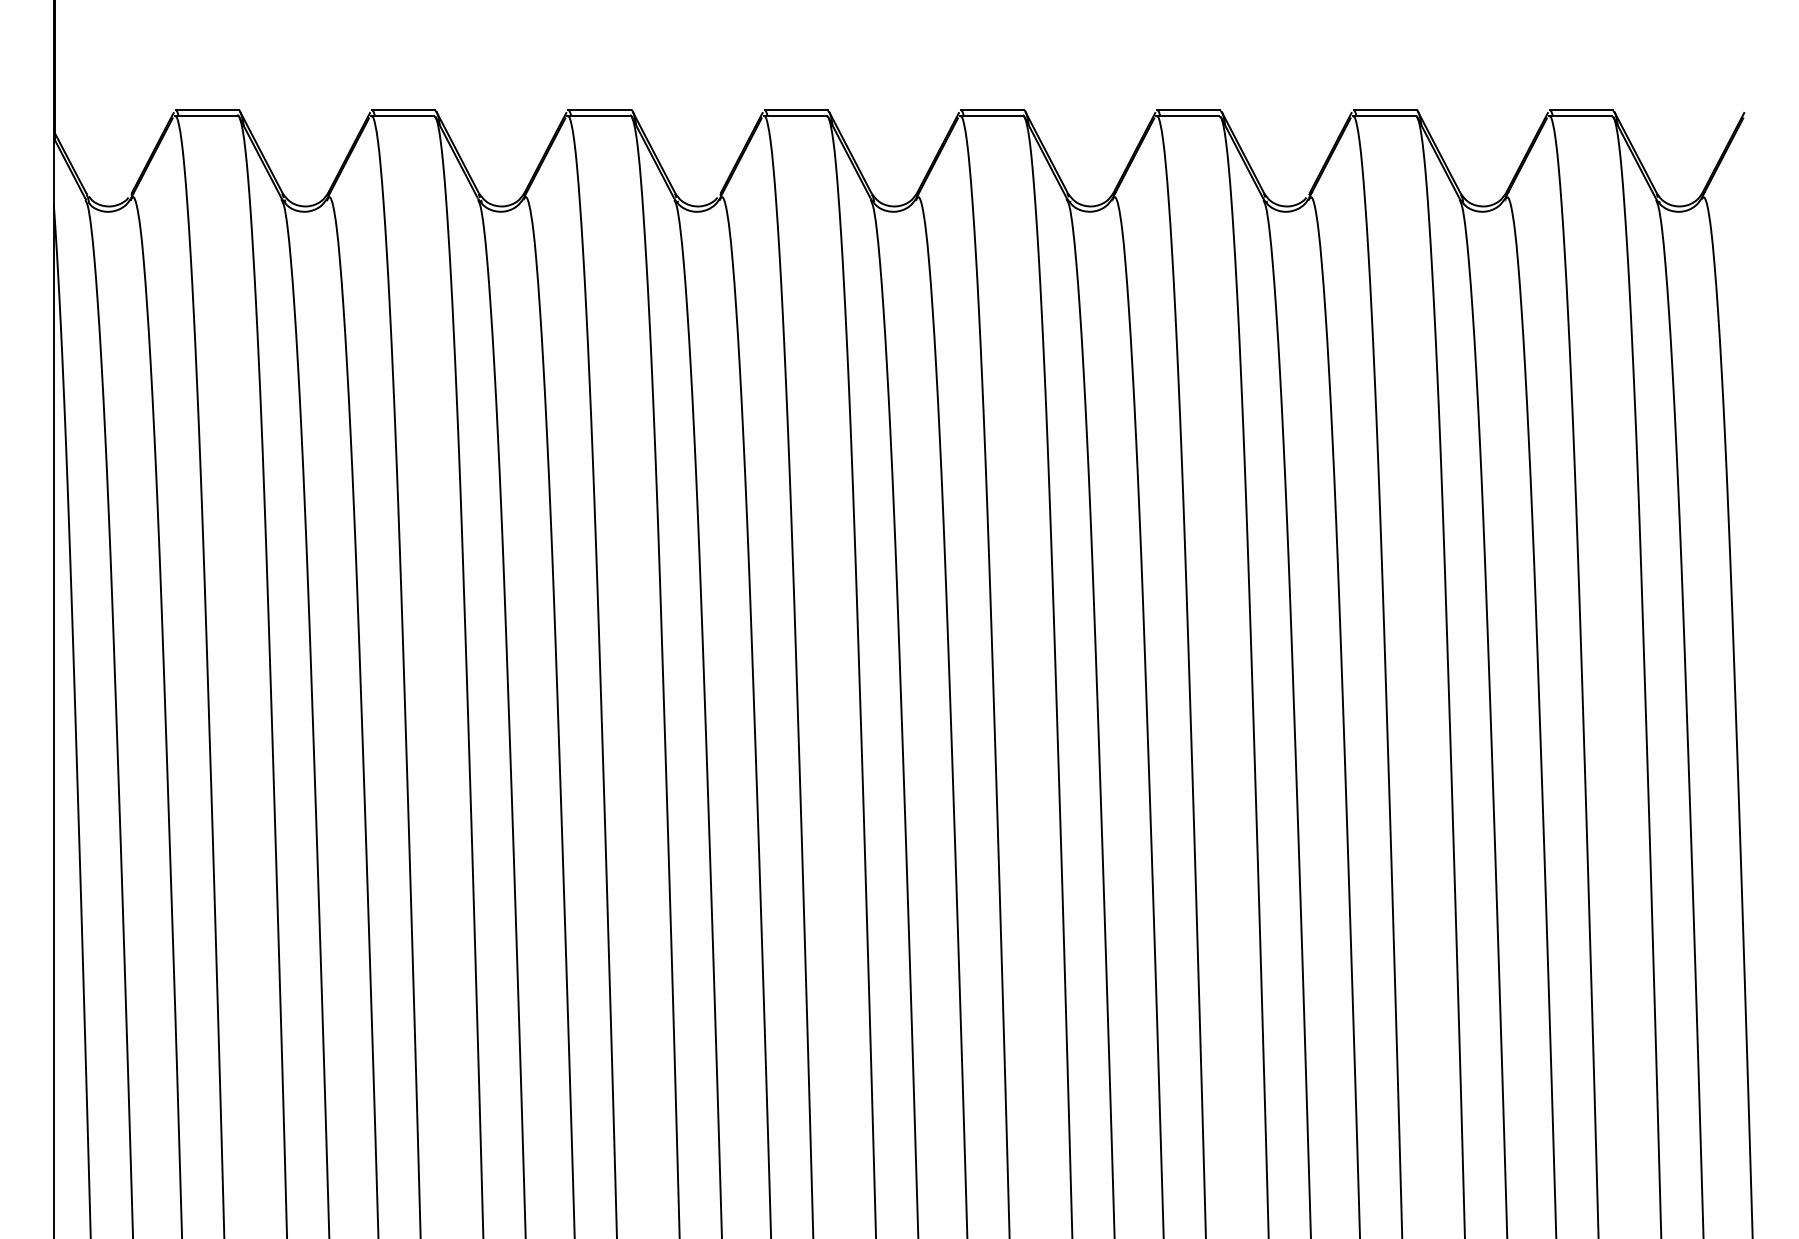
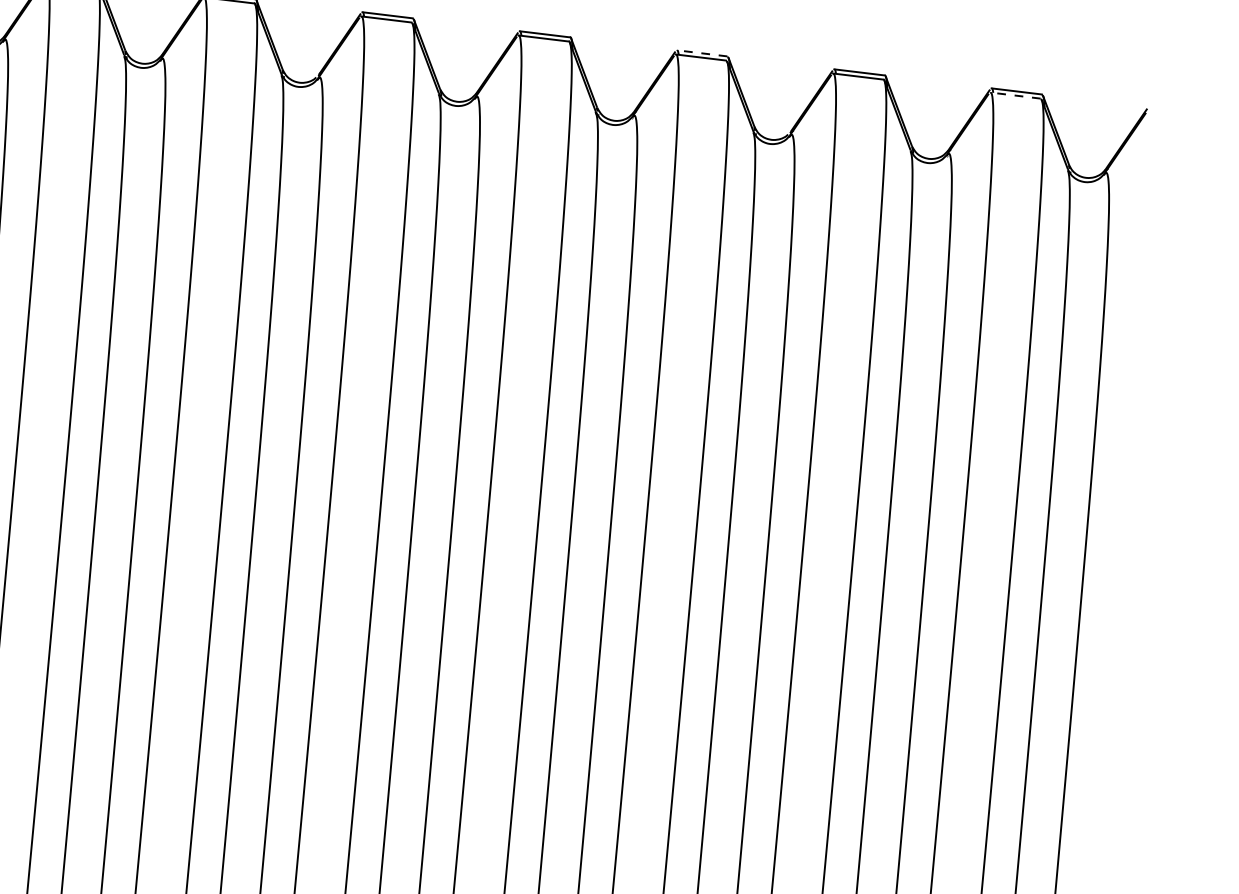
line: (1188, 110) -> (701, 53), solid -> dashed
line: (1579, 115) -> (1014, 95), solid -> dashed

